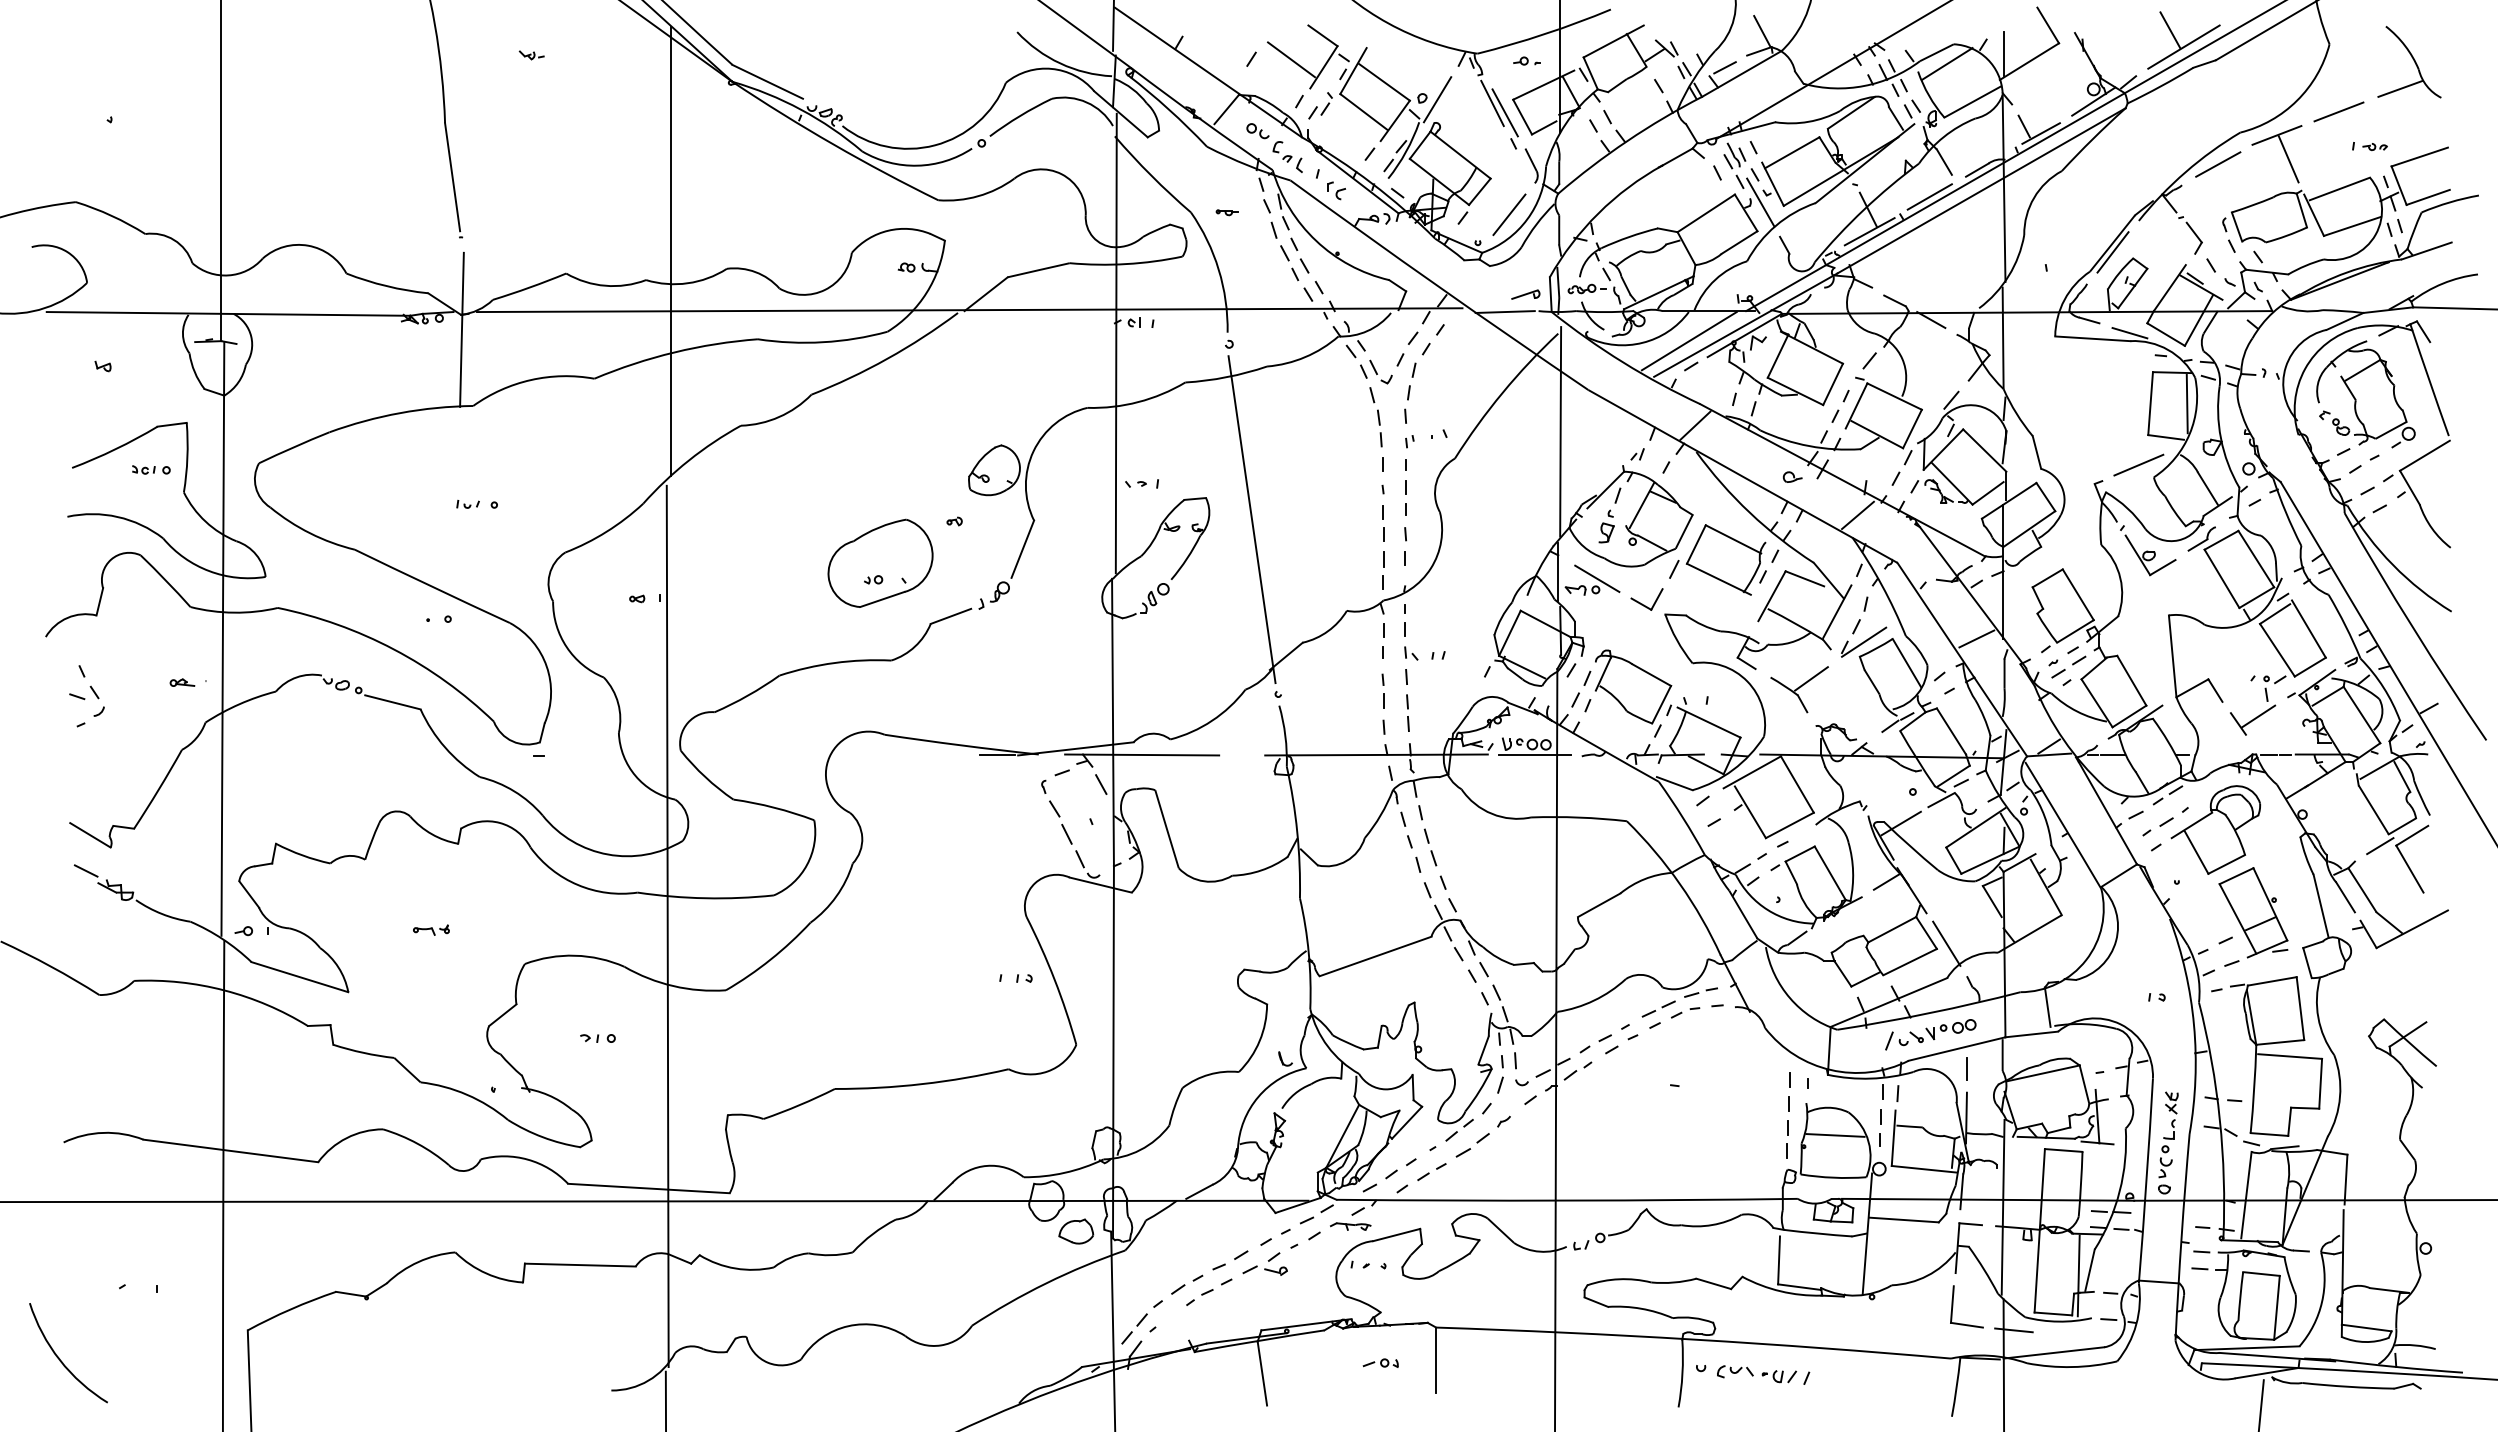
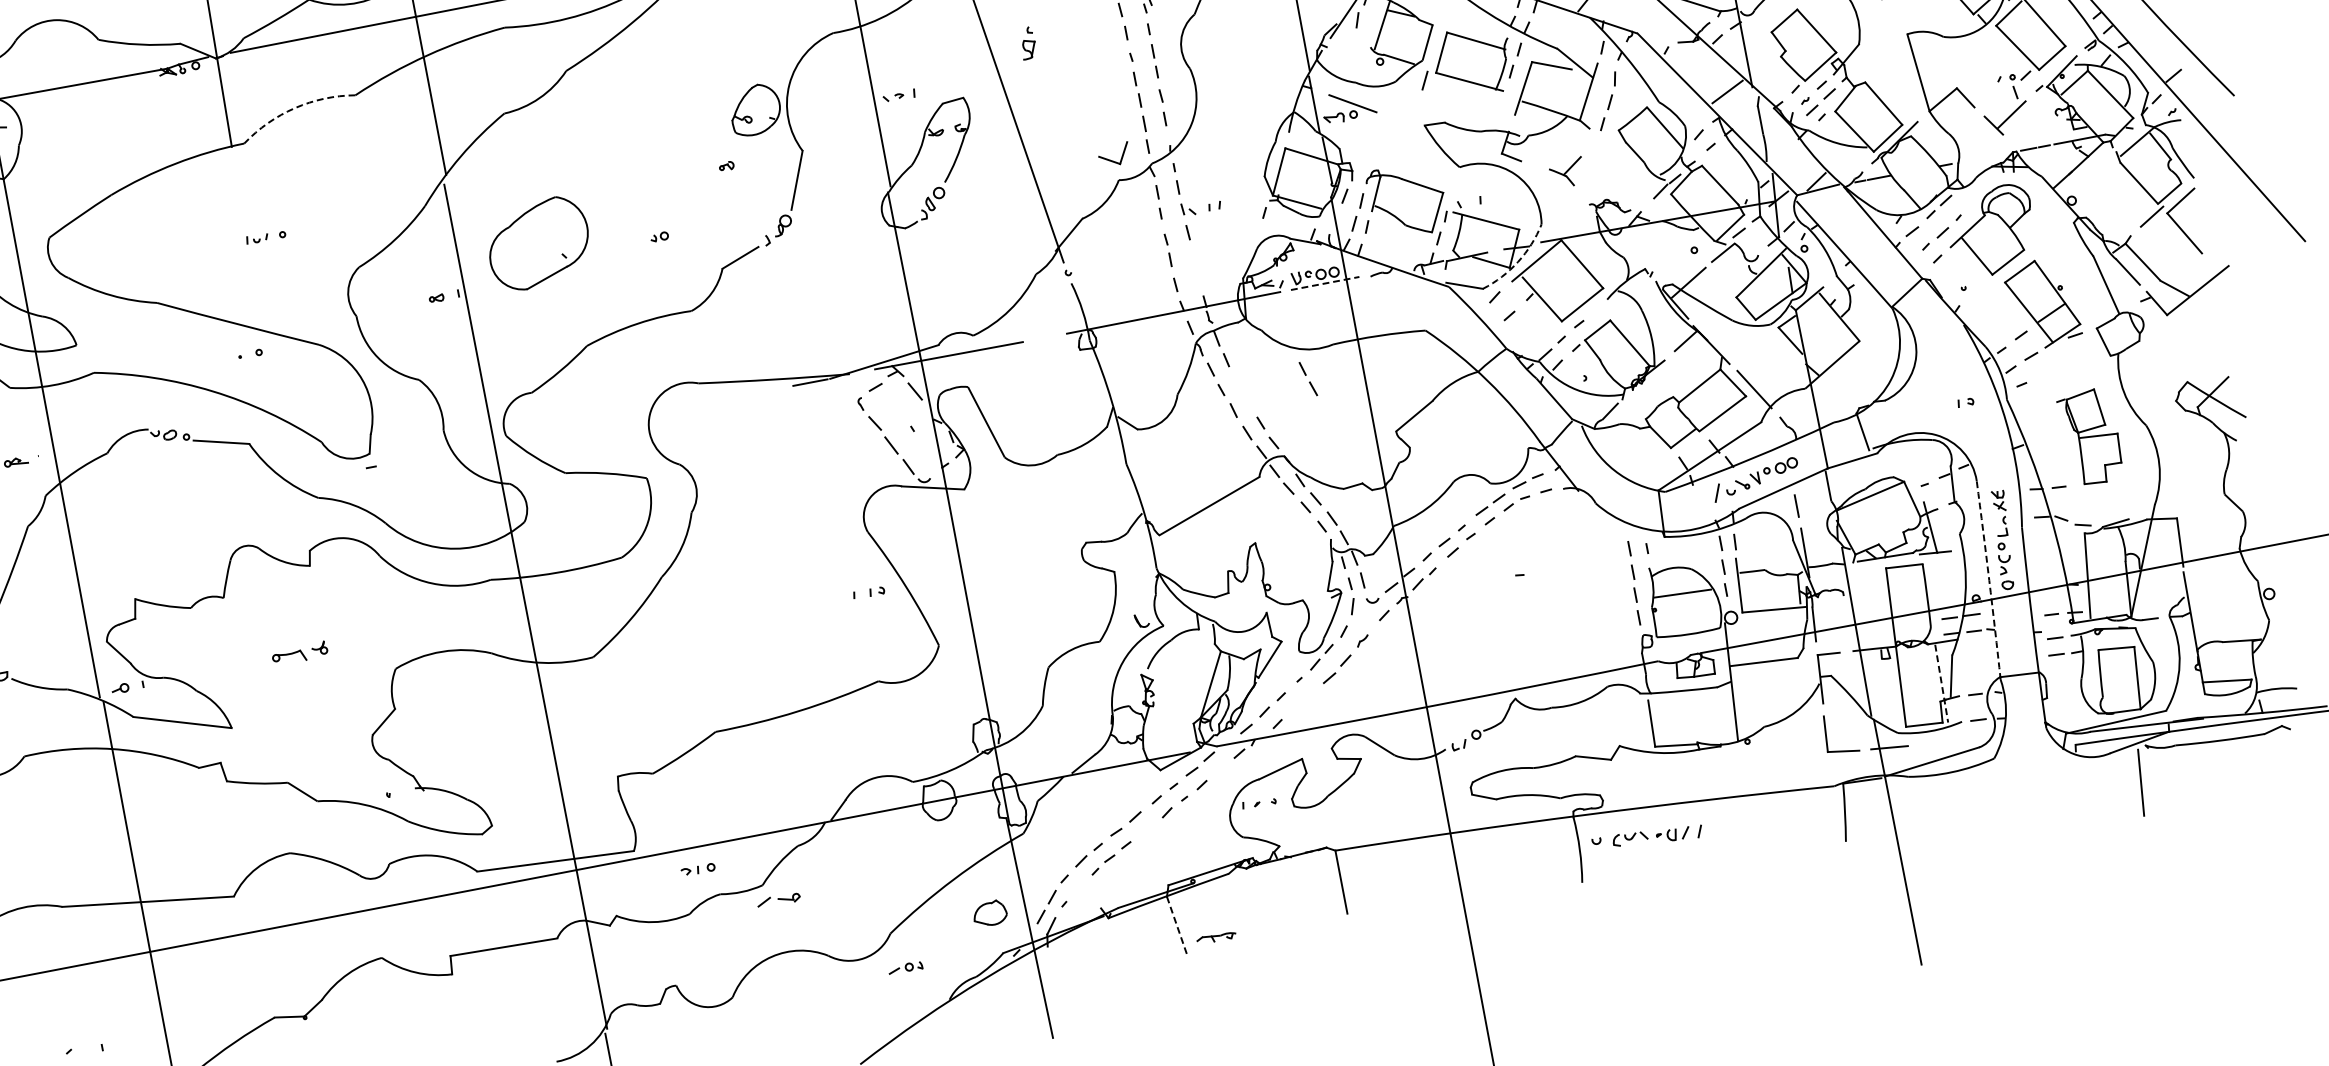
arc: (531, 380) -> (295, 108), solid -> dashed
part: (1606, 526) -> (1027, 43), moved
part: (880, 562) -> (538, 242), moved
part: (1646, 599) -> (1113, 155), moved
line: (1864, 641) -> (1620, 114), removed
part: (1799, 689) -> (1566, 172), size x0.6
line: (1407, 709) -> (1194, 263), removed
line: (1534, 754) -> (1324, 283), solid -> dashed
arc: (1733, 769) -> (1518, 261), solid -> dashed
part: (1430, 847) -> (1308, 379), moved
part: (431, 929) -> (299, 652), size x1.6
part: (597, 1038) -> (697, 869), moved
part: (2276, 1056) -> (2091, 437), size x0.6
part: (1431, 1172) -> (1302, 702), removed
arc: (2146, 1181) -> (1989, 580), solid -> dashed
part: (1350, 1226) -> (1216, 937), moved
part: (1076, 1231) -> (990, 913), moved
part: (1264, 1270) -> (778, 900), moved
line: (2078, 1276) -> (1941, 684), solid -> dashed
part: (1380, 1362) -> (905, 967), moved
line: (1262, 1374) -> (1177, 927), solid -> dashed

